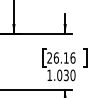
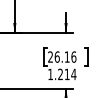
text: (66, 75) -> (67, 74), 1.030 -> 1.214

